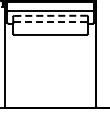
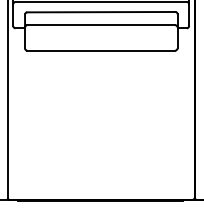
line: (51, 15) -> (103, 11), dashed -> solid
line: (50, 22) -> (101, 25), dashed -> solid

